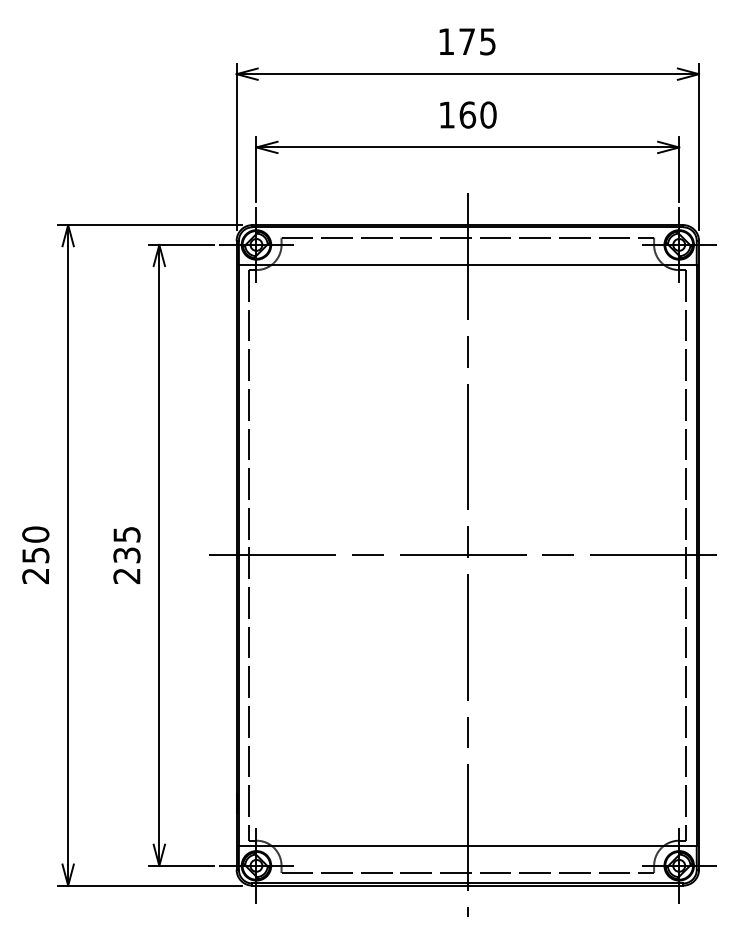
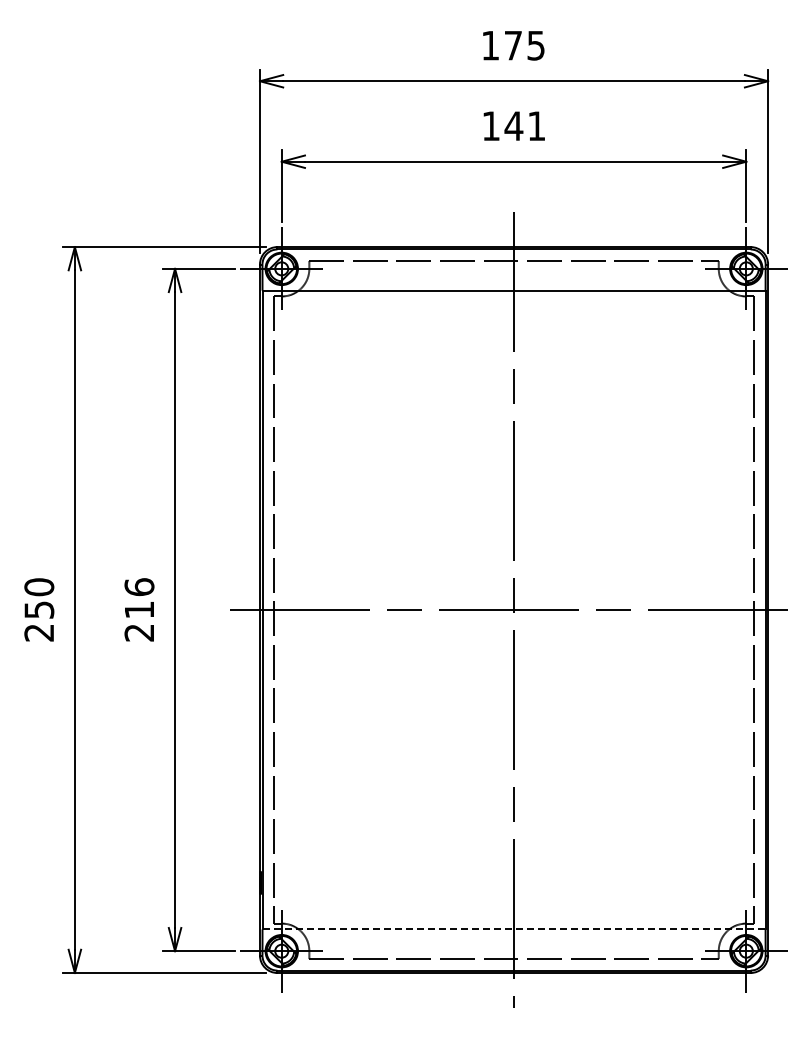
text: (477, 115) -> (524, 126), 160 -> 141
text: (126, 544) -> (139, 598), 235 -> 216
line: (468, 846) -> (514, 929), solid -> dashed

